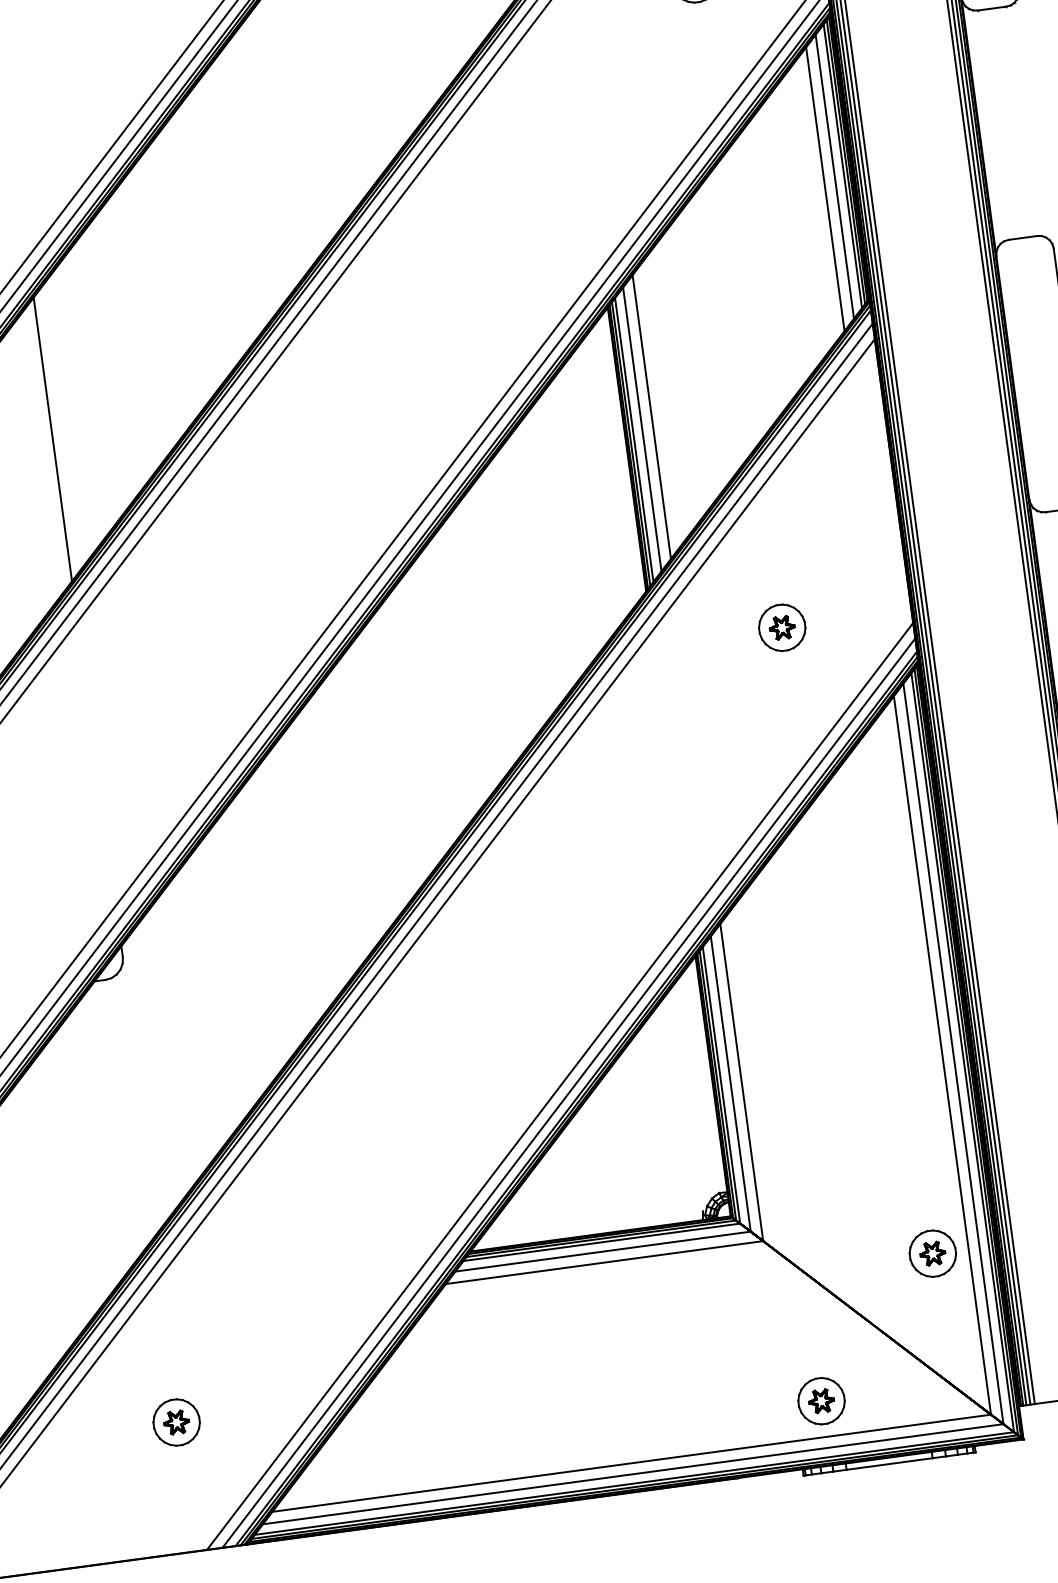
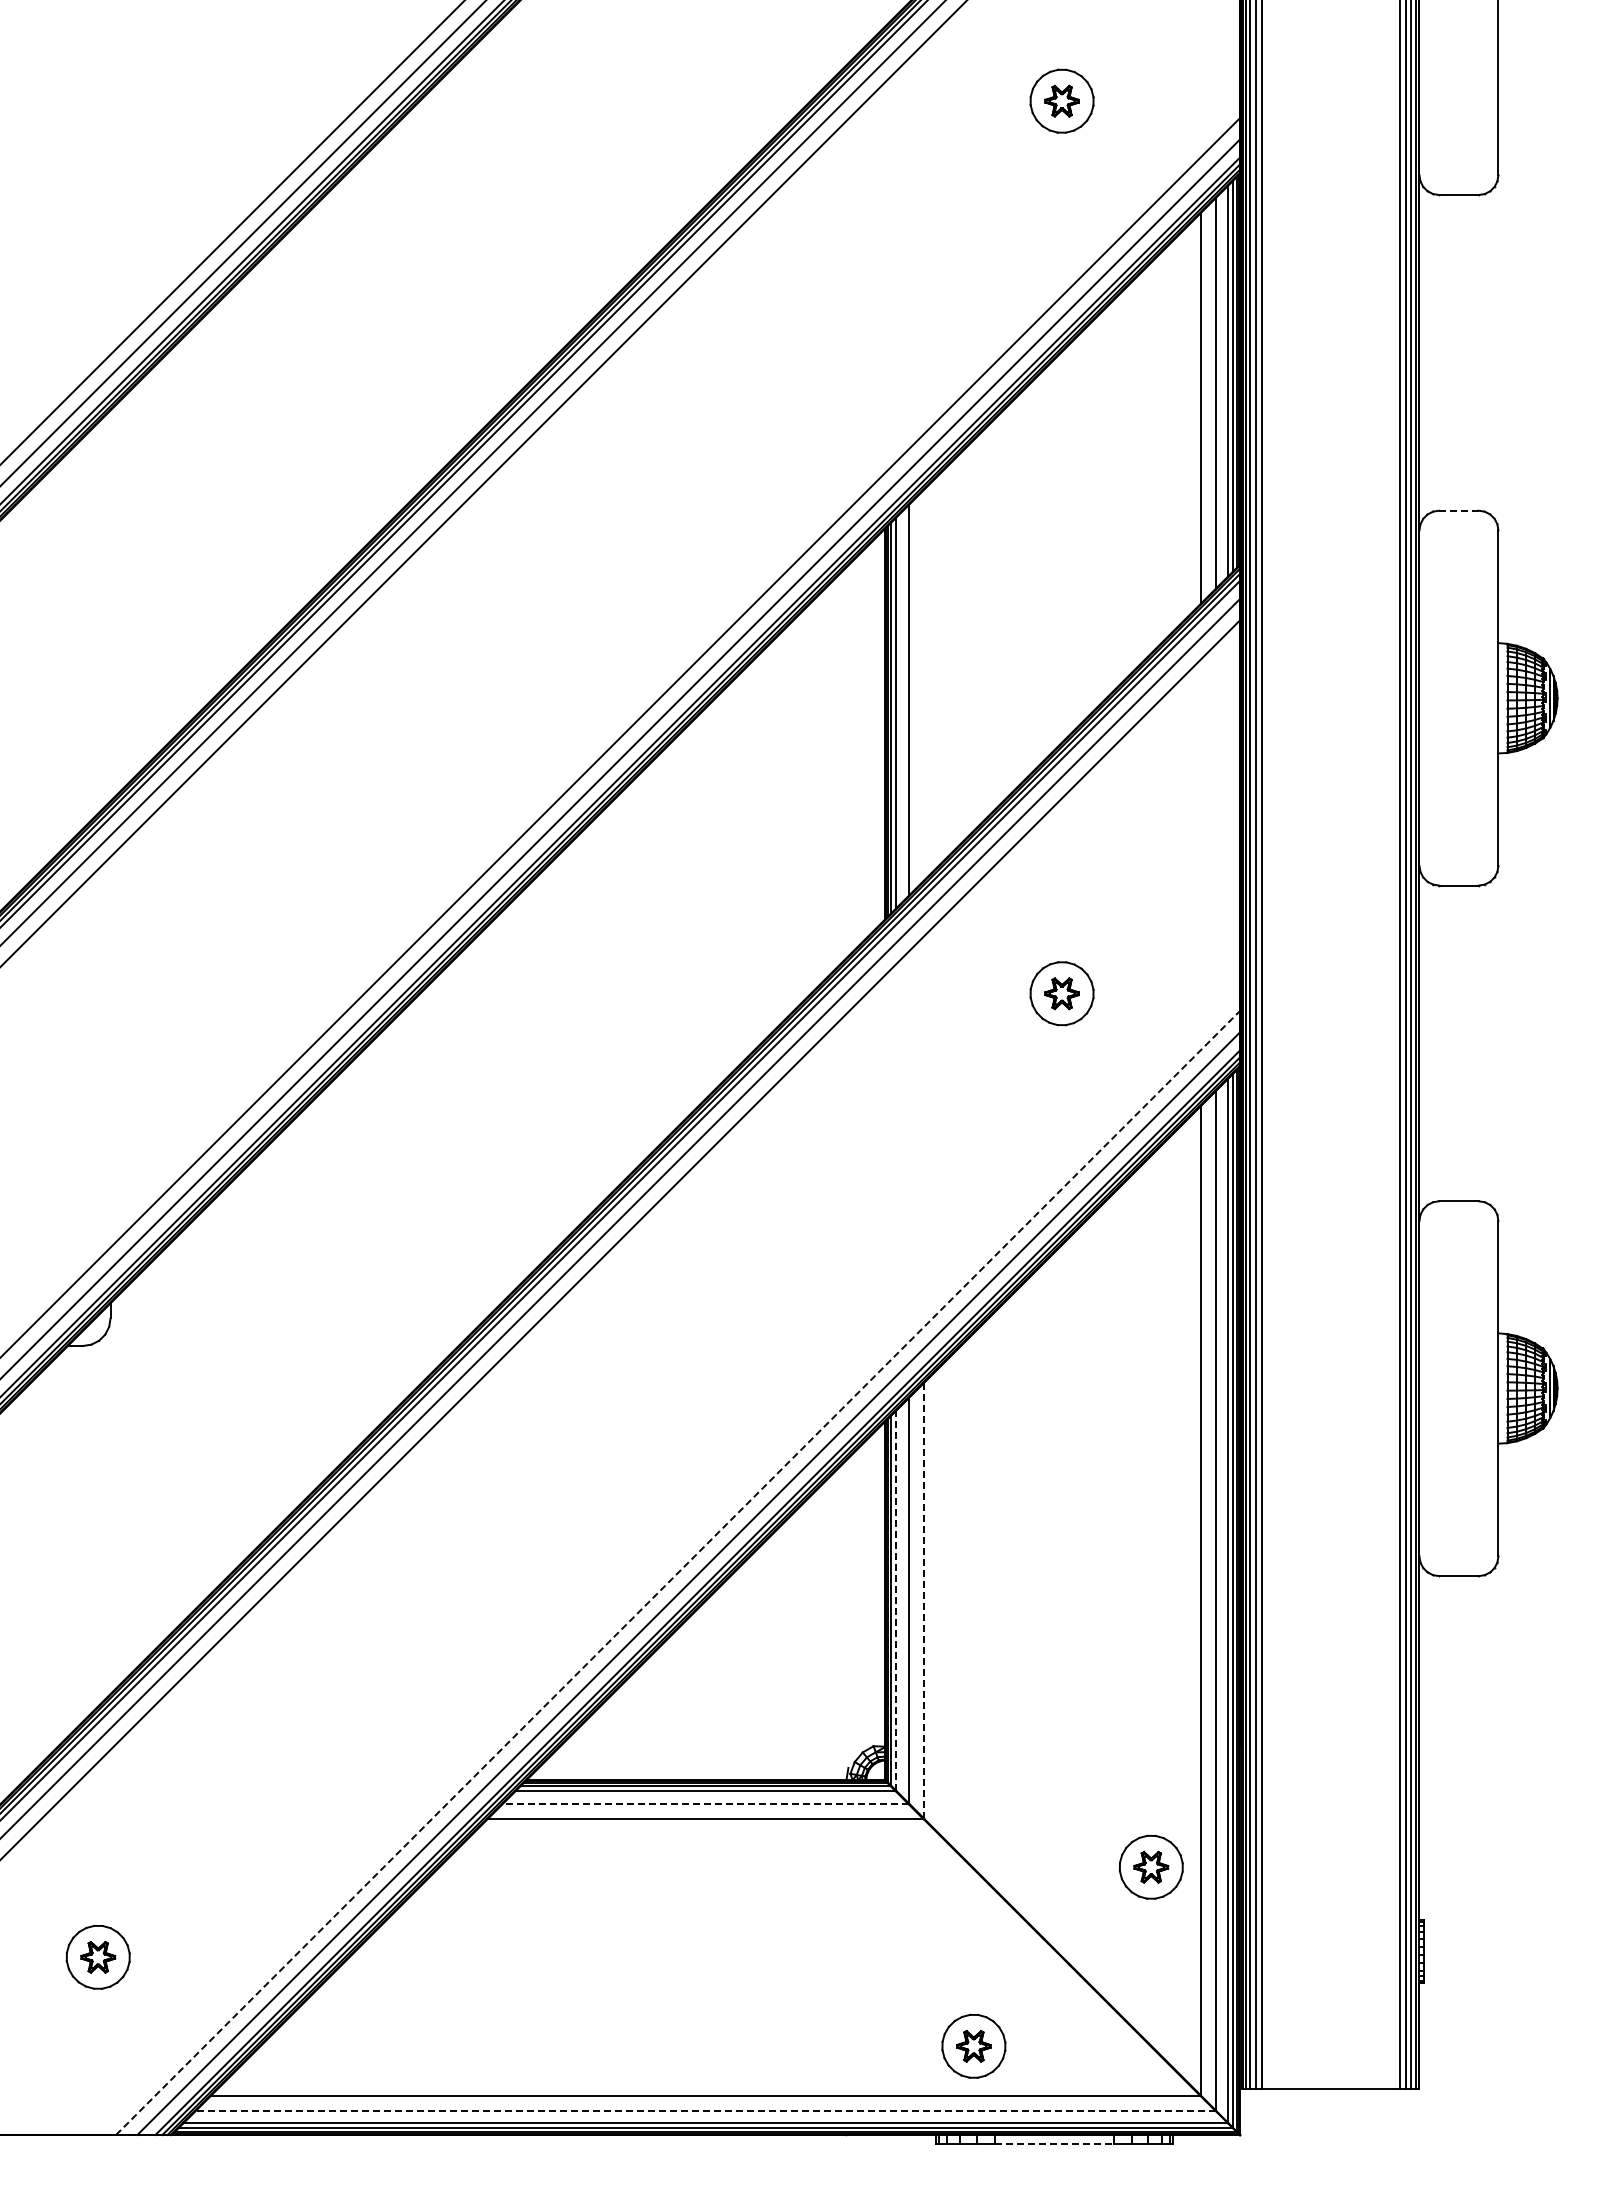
line: (1022, 237) -> (1458, 510), solid -> dashed
line: (651, 416) -> (924, 684), removed
line: (52, 439) -> (110, 605), removed
line: (741, 1082) -> (924, 1600), solid -> dashed
line: (721, 1084) -> (896, 1600), solid -> dashed
line: (560, 1086) -> (678, 1573), solid -> dashed
line: (602, 1251) -> (705, 1804), solid -> dashed
line: (889, 1463) -> (1054, 2143), solid -> dashed
line: (632, 1474) -> (705, 2110), solid -> dashed

